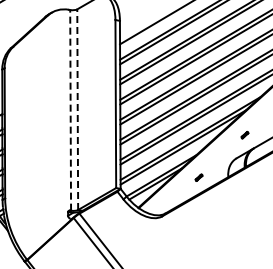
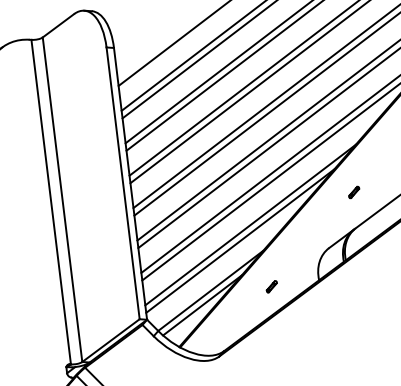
line: (70, 109) -> (50, 200), dashed -> solid
line: (77, 109) -> (62, 199), dashed -> solid
part: (244, 135) -> (353, 193), moved

